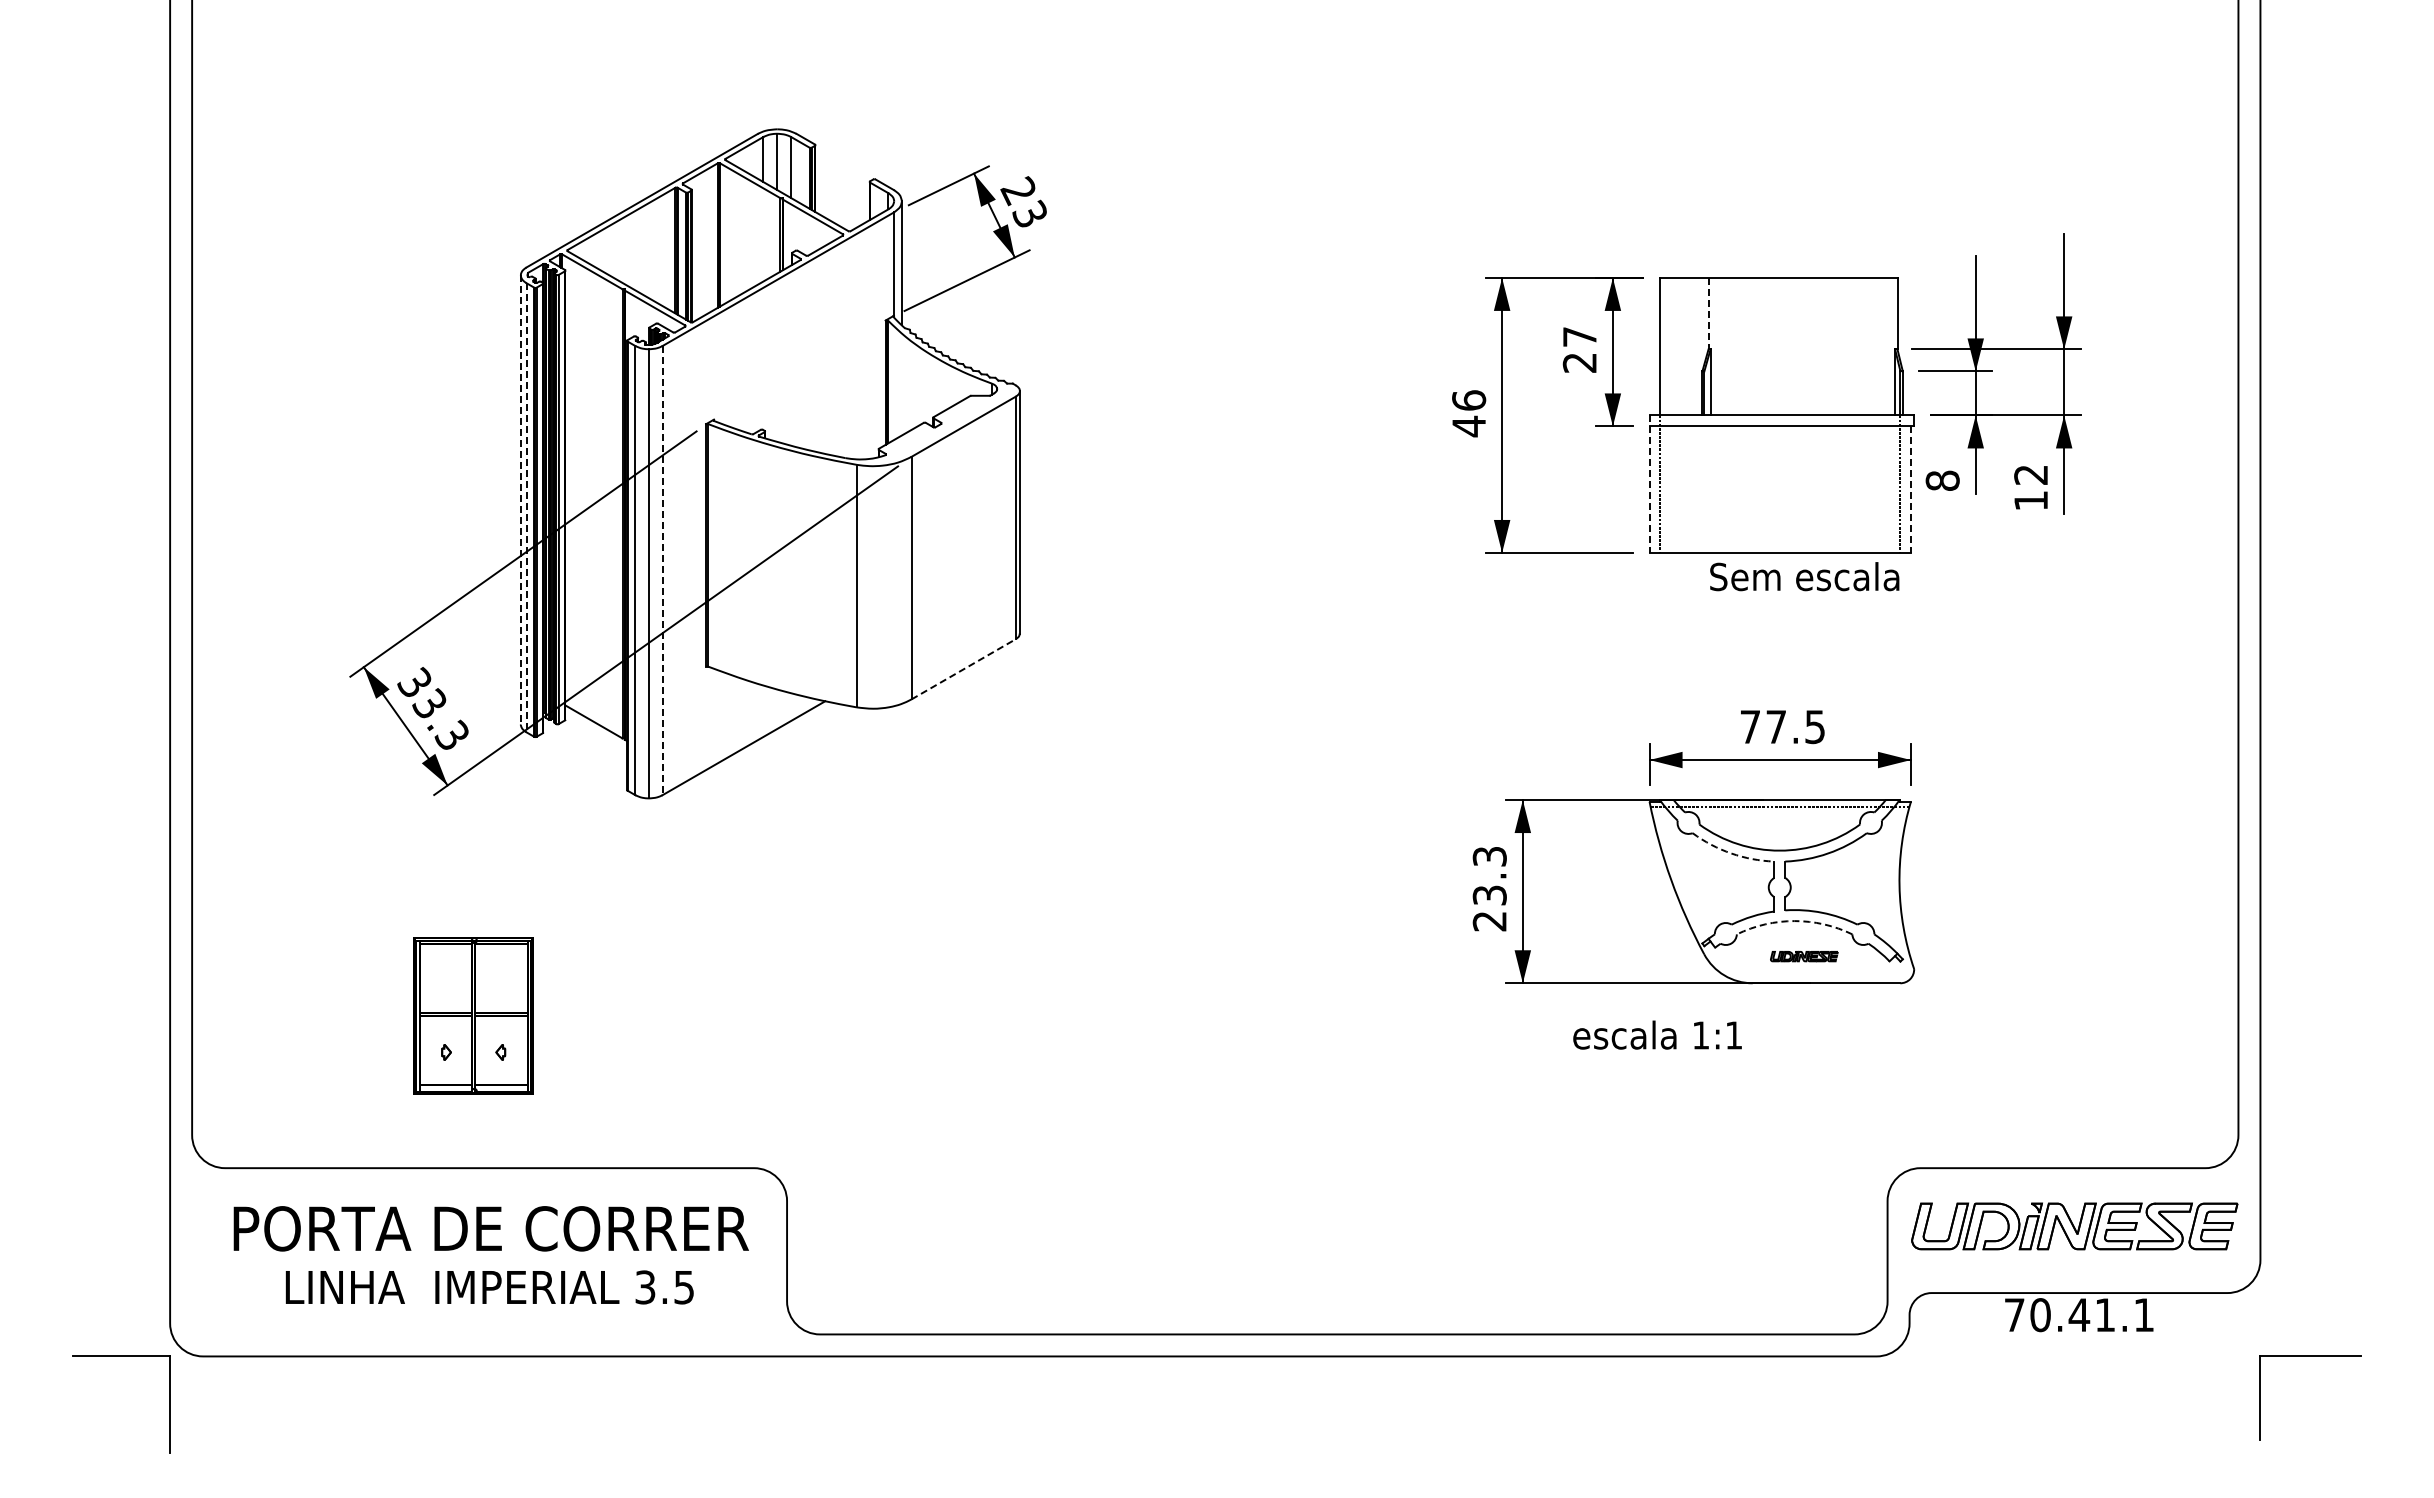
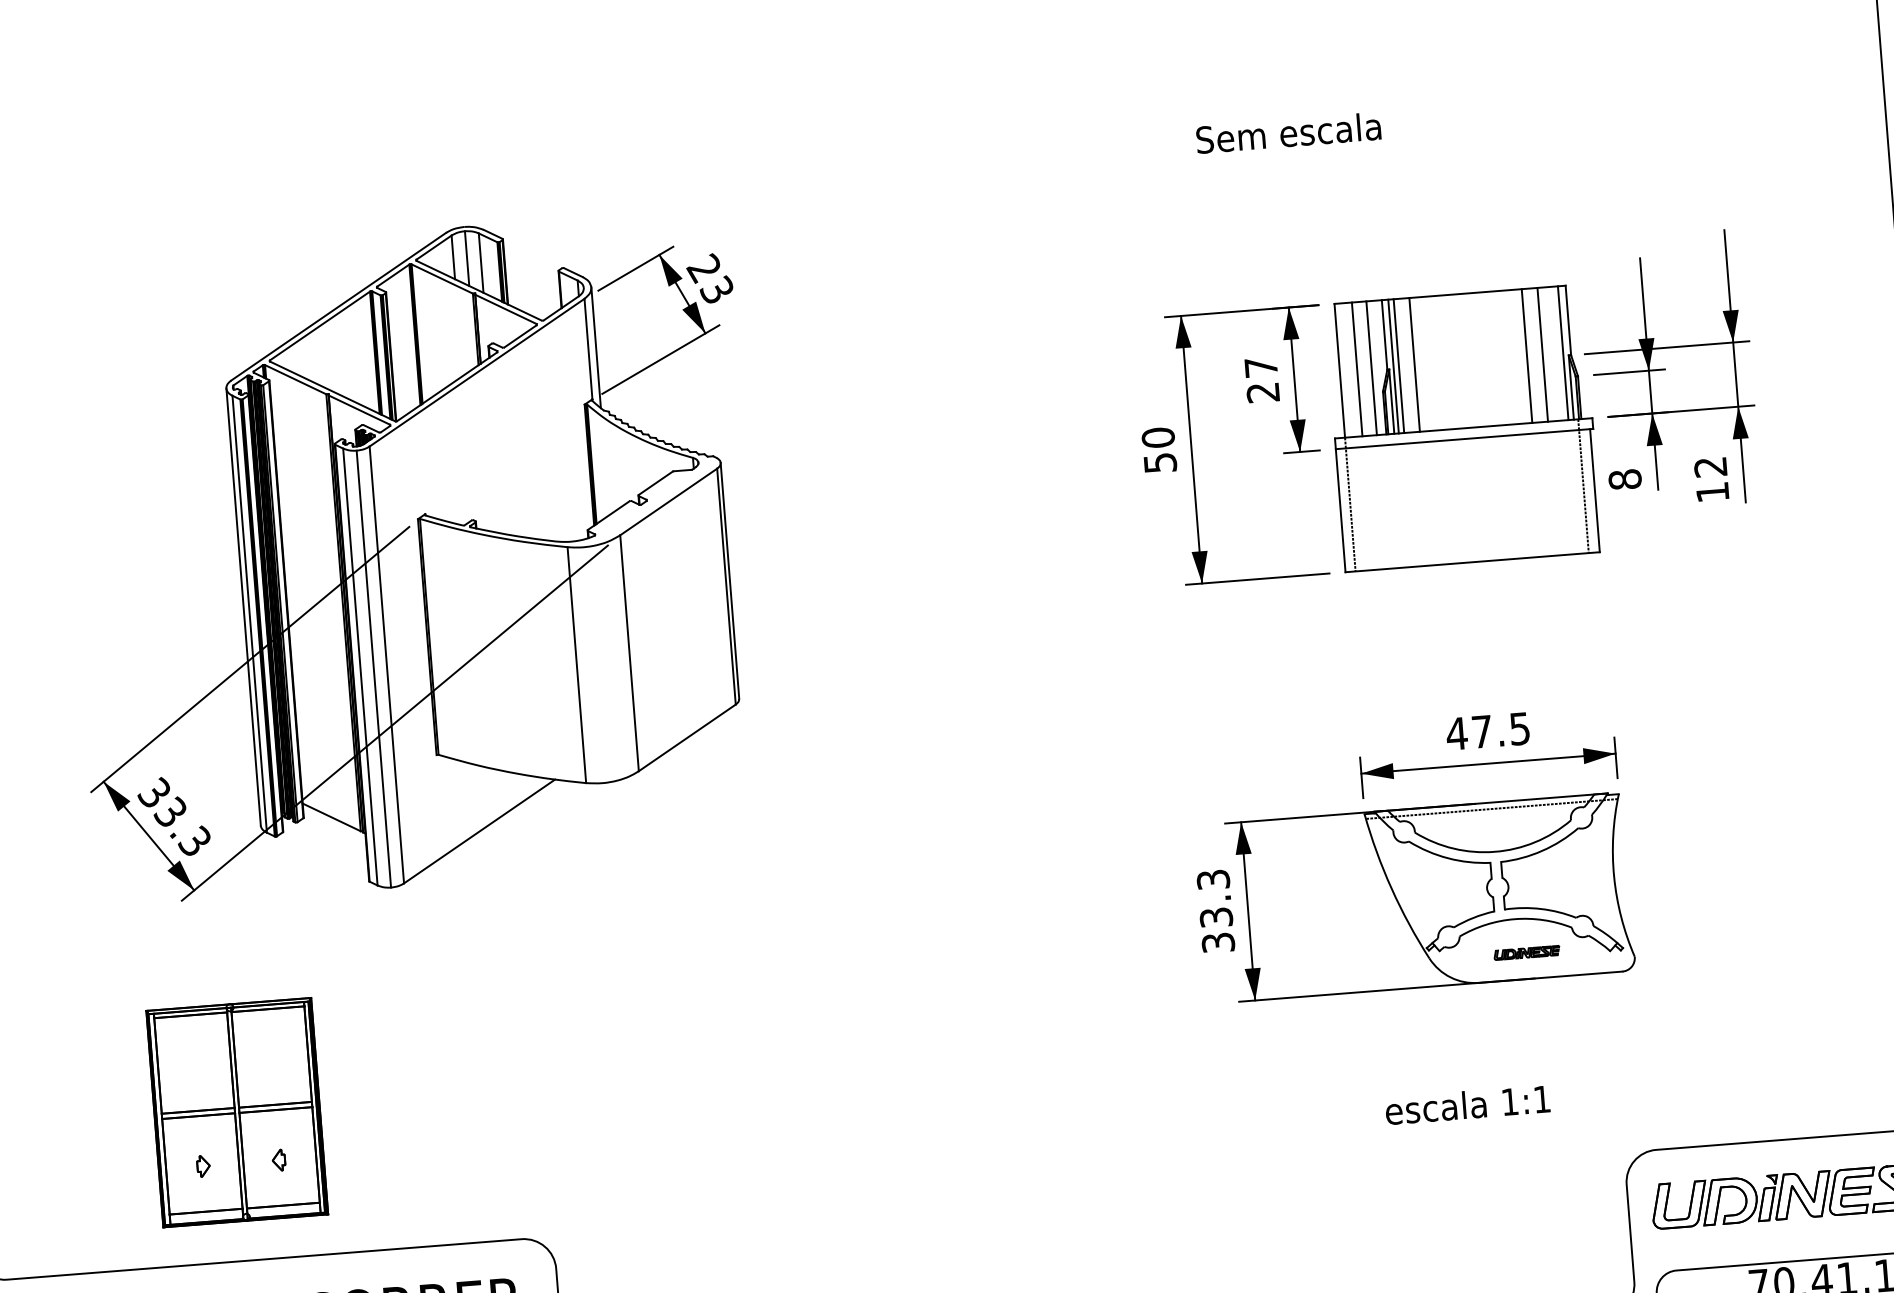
line: (1708, 313) -> (1384, 334), dashed -> solid
line: (1677, 346) -> (1356, 369), added
line: (1692, 346) -> (1371, 368), added
line: (1715, 346) -> (1393, 366), added
line: (1720, 346) -> (1398, 365), added
line: (1736, 346) -> (1414, 364), added
line: (1852, 346) -> (1527, 355), added
line: (1868, 346) -> (1542, 354), added
line: (1889, 346) -> (1563, 353), added
text: (1469, 413) -> (1159, 450), 46 -> 50
line: (1649, 484) -> (1340, 505), dashed -> solid
line: (1910, 490) -> (1594, 491), dashed -> solid
line: (520, 499) -> (243, 606), dashed -> solid
line: (526, 507) -> (249, 613), dashed -> solid
line: (662, 570) -> (386, 664), dashed -> solid
text: (1804, 576) -> (1288, 132), moved
line: (964, 669) -> (688, 738), dashed -> solid
text: (1750, 726) -> (1456, 733), 77.5 -> 47.5
arc: (1731, 853) -> (1448, 858), dashed -> solid
text: (1489, 921) -> (1218, 942), 23.3 -> 33.3
arc: (1794, 921) -> (1514, 919), dashed -> solid
part: (473, 1015) -> (236, 1112), size x1.43
text: (1657, 1034) -> (1467, 1104), moved

